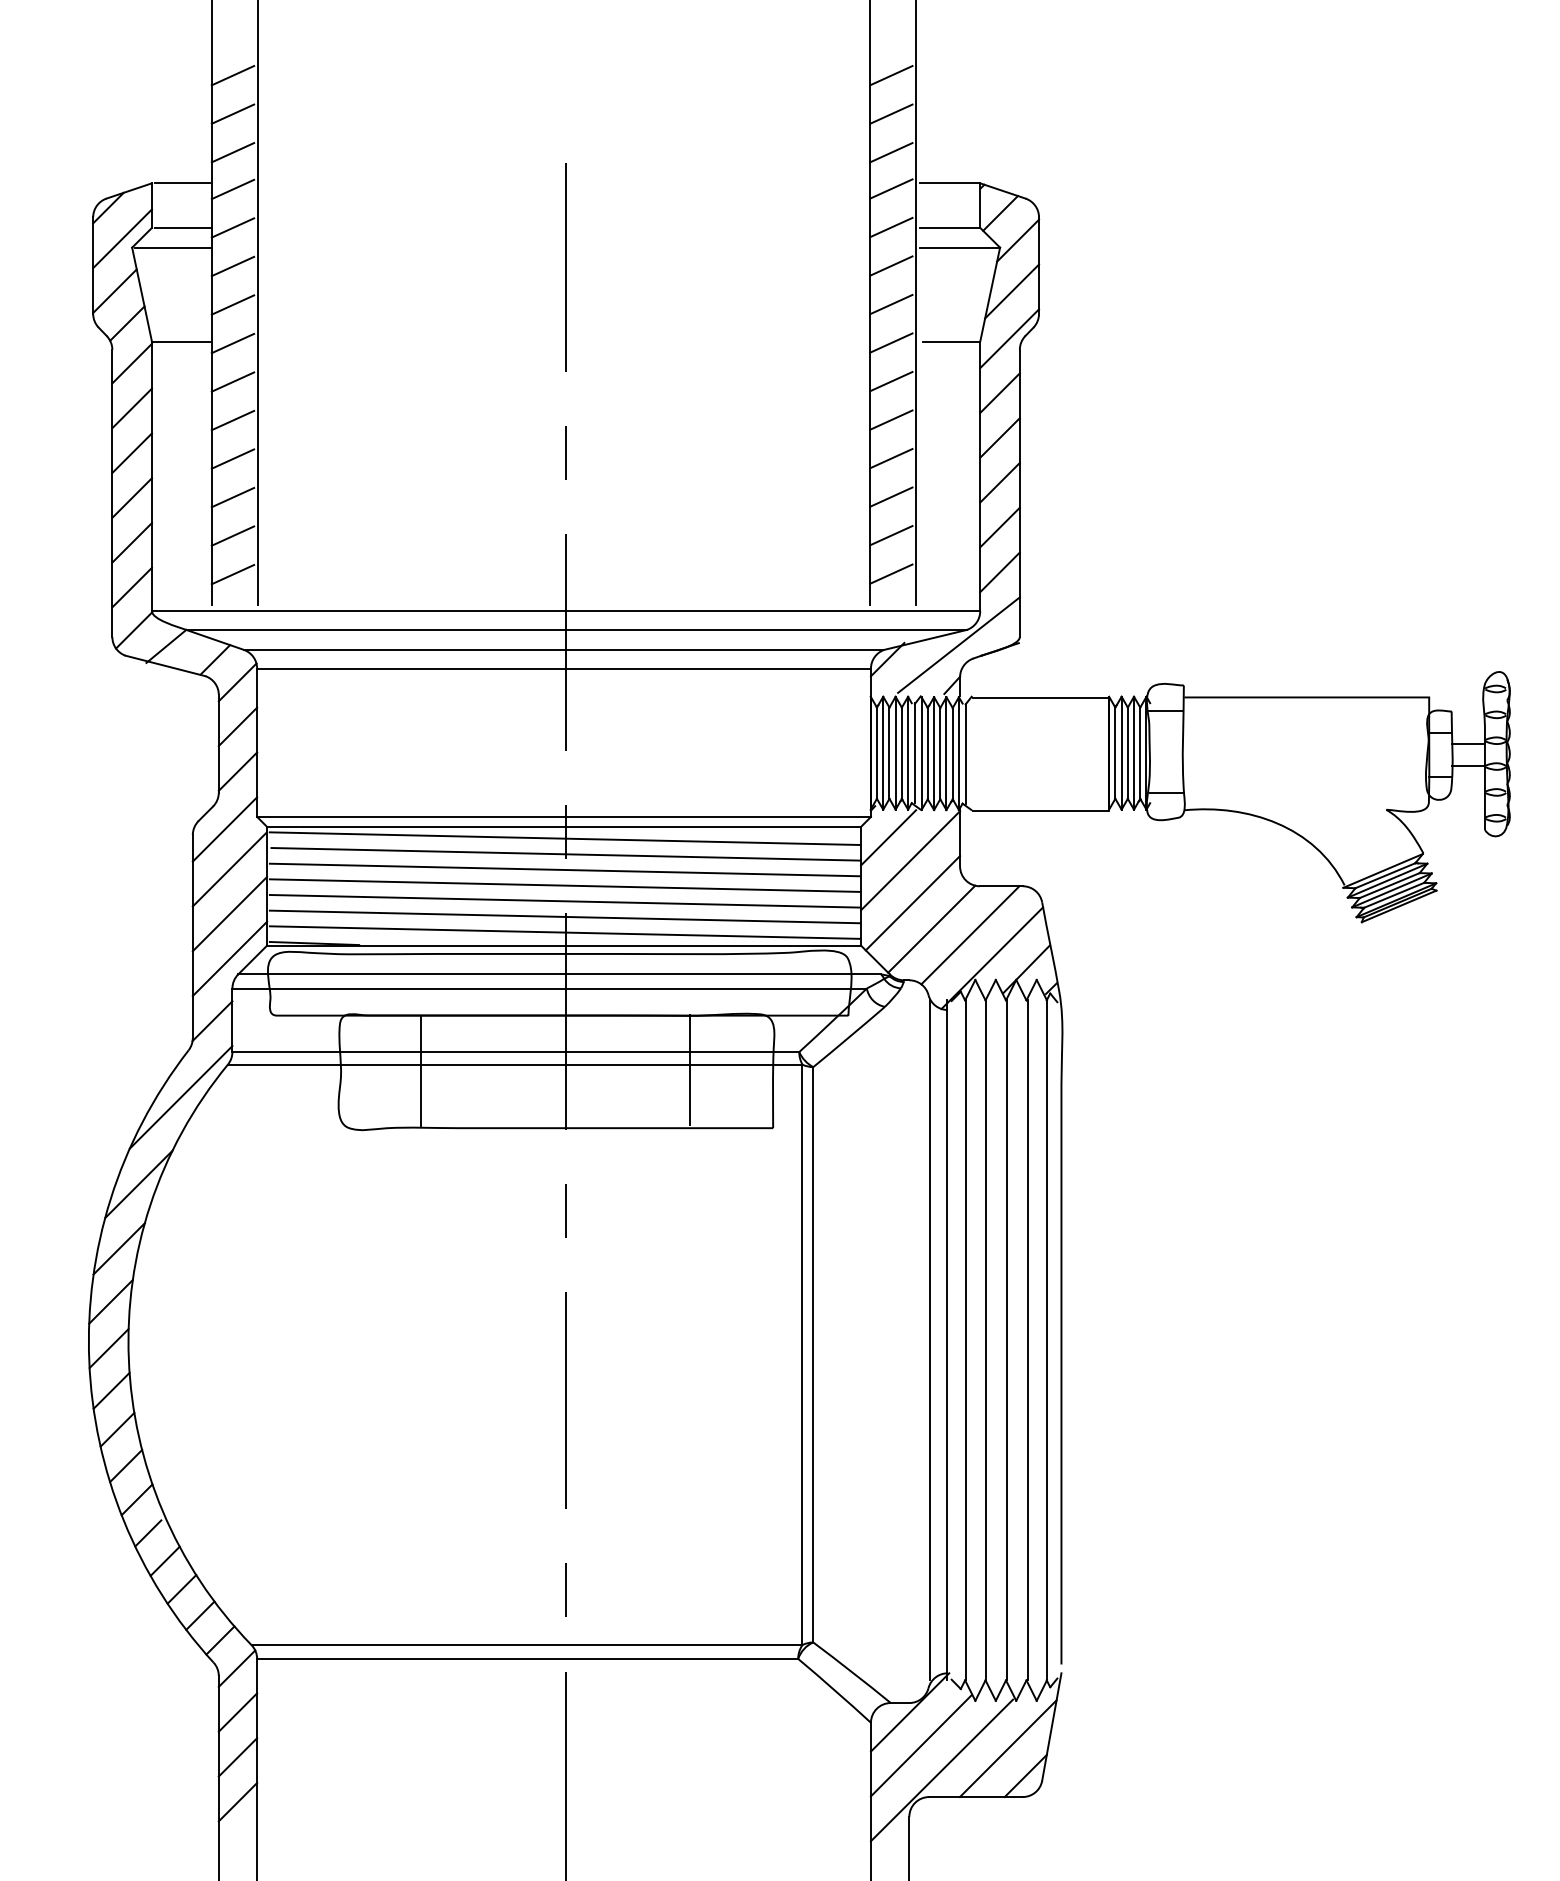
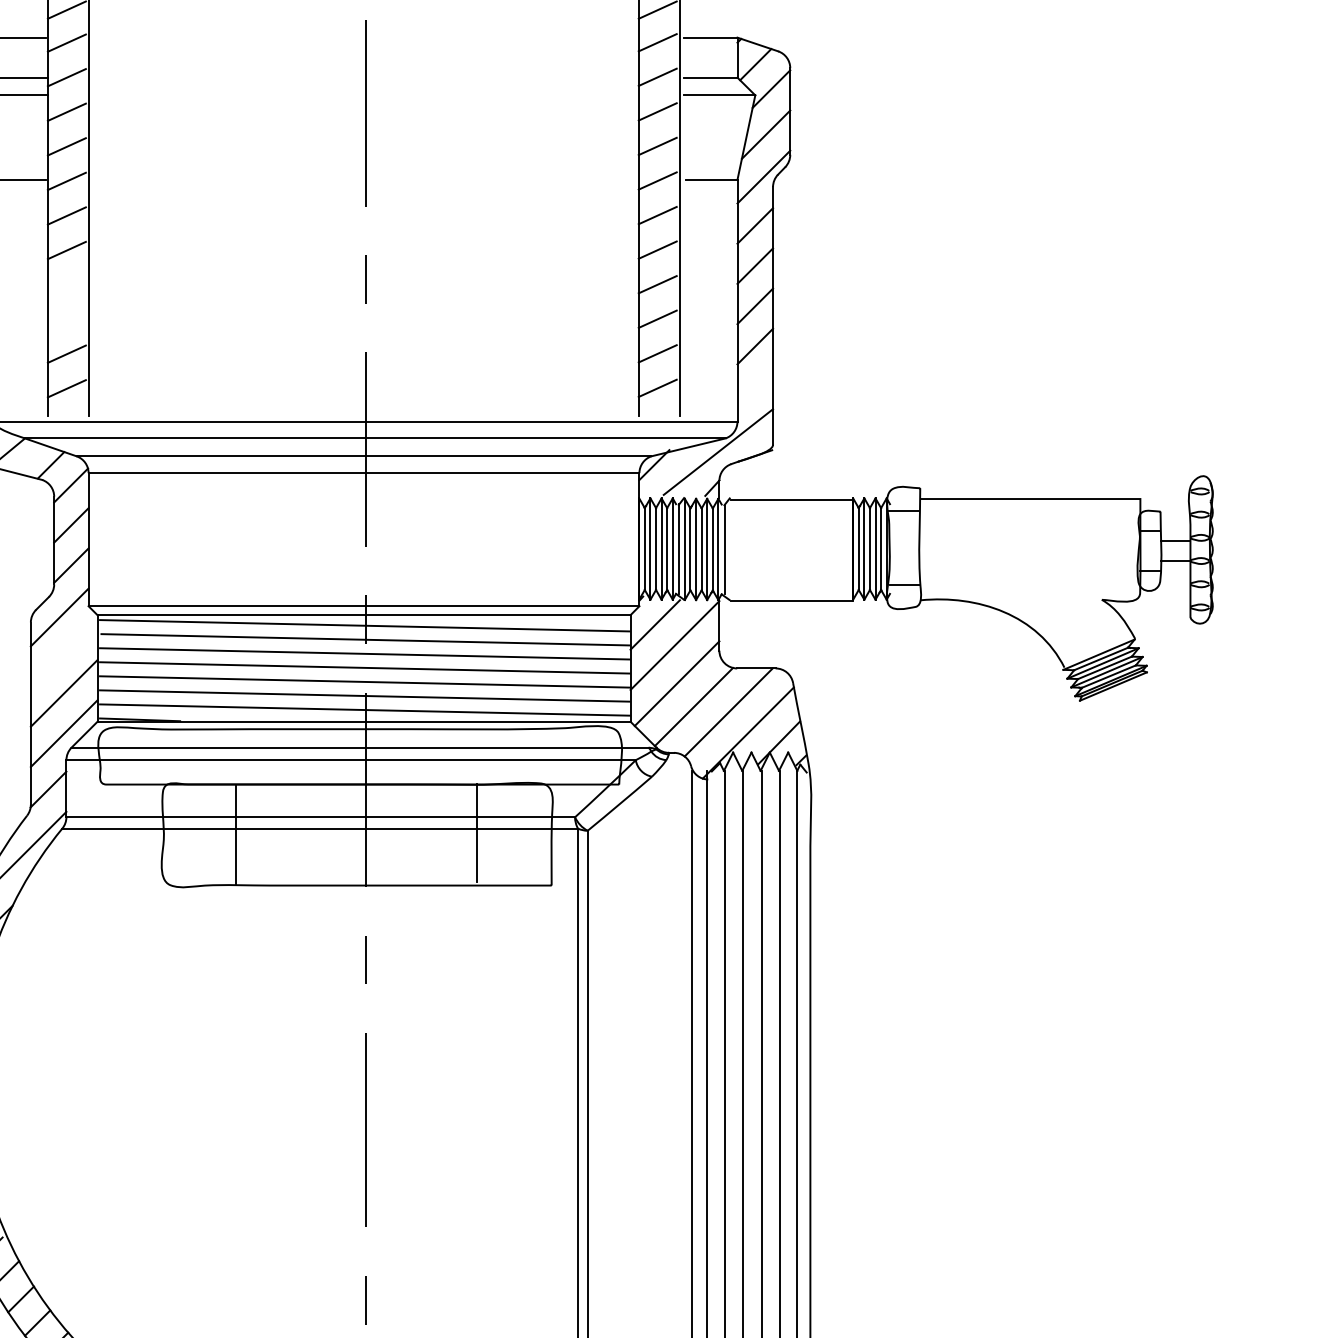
line: (232, 458) -> (66, 284), removed
line: (232, 497) -> (66, 319), removed
line: (999, 572) -> (754, 386), removed
line: (229, 869) -> (63, 653), removed

